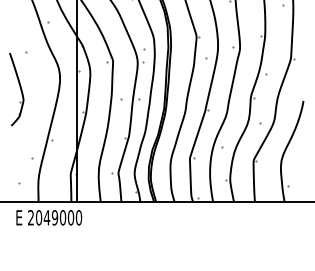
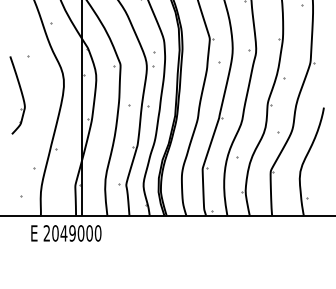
text: (49, 217) -> (66, 233), moved

